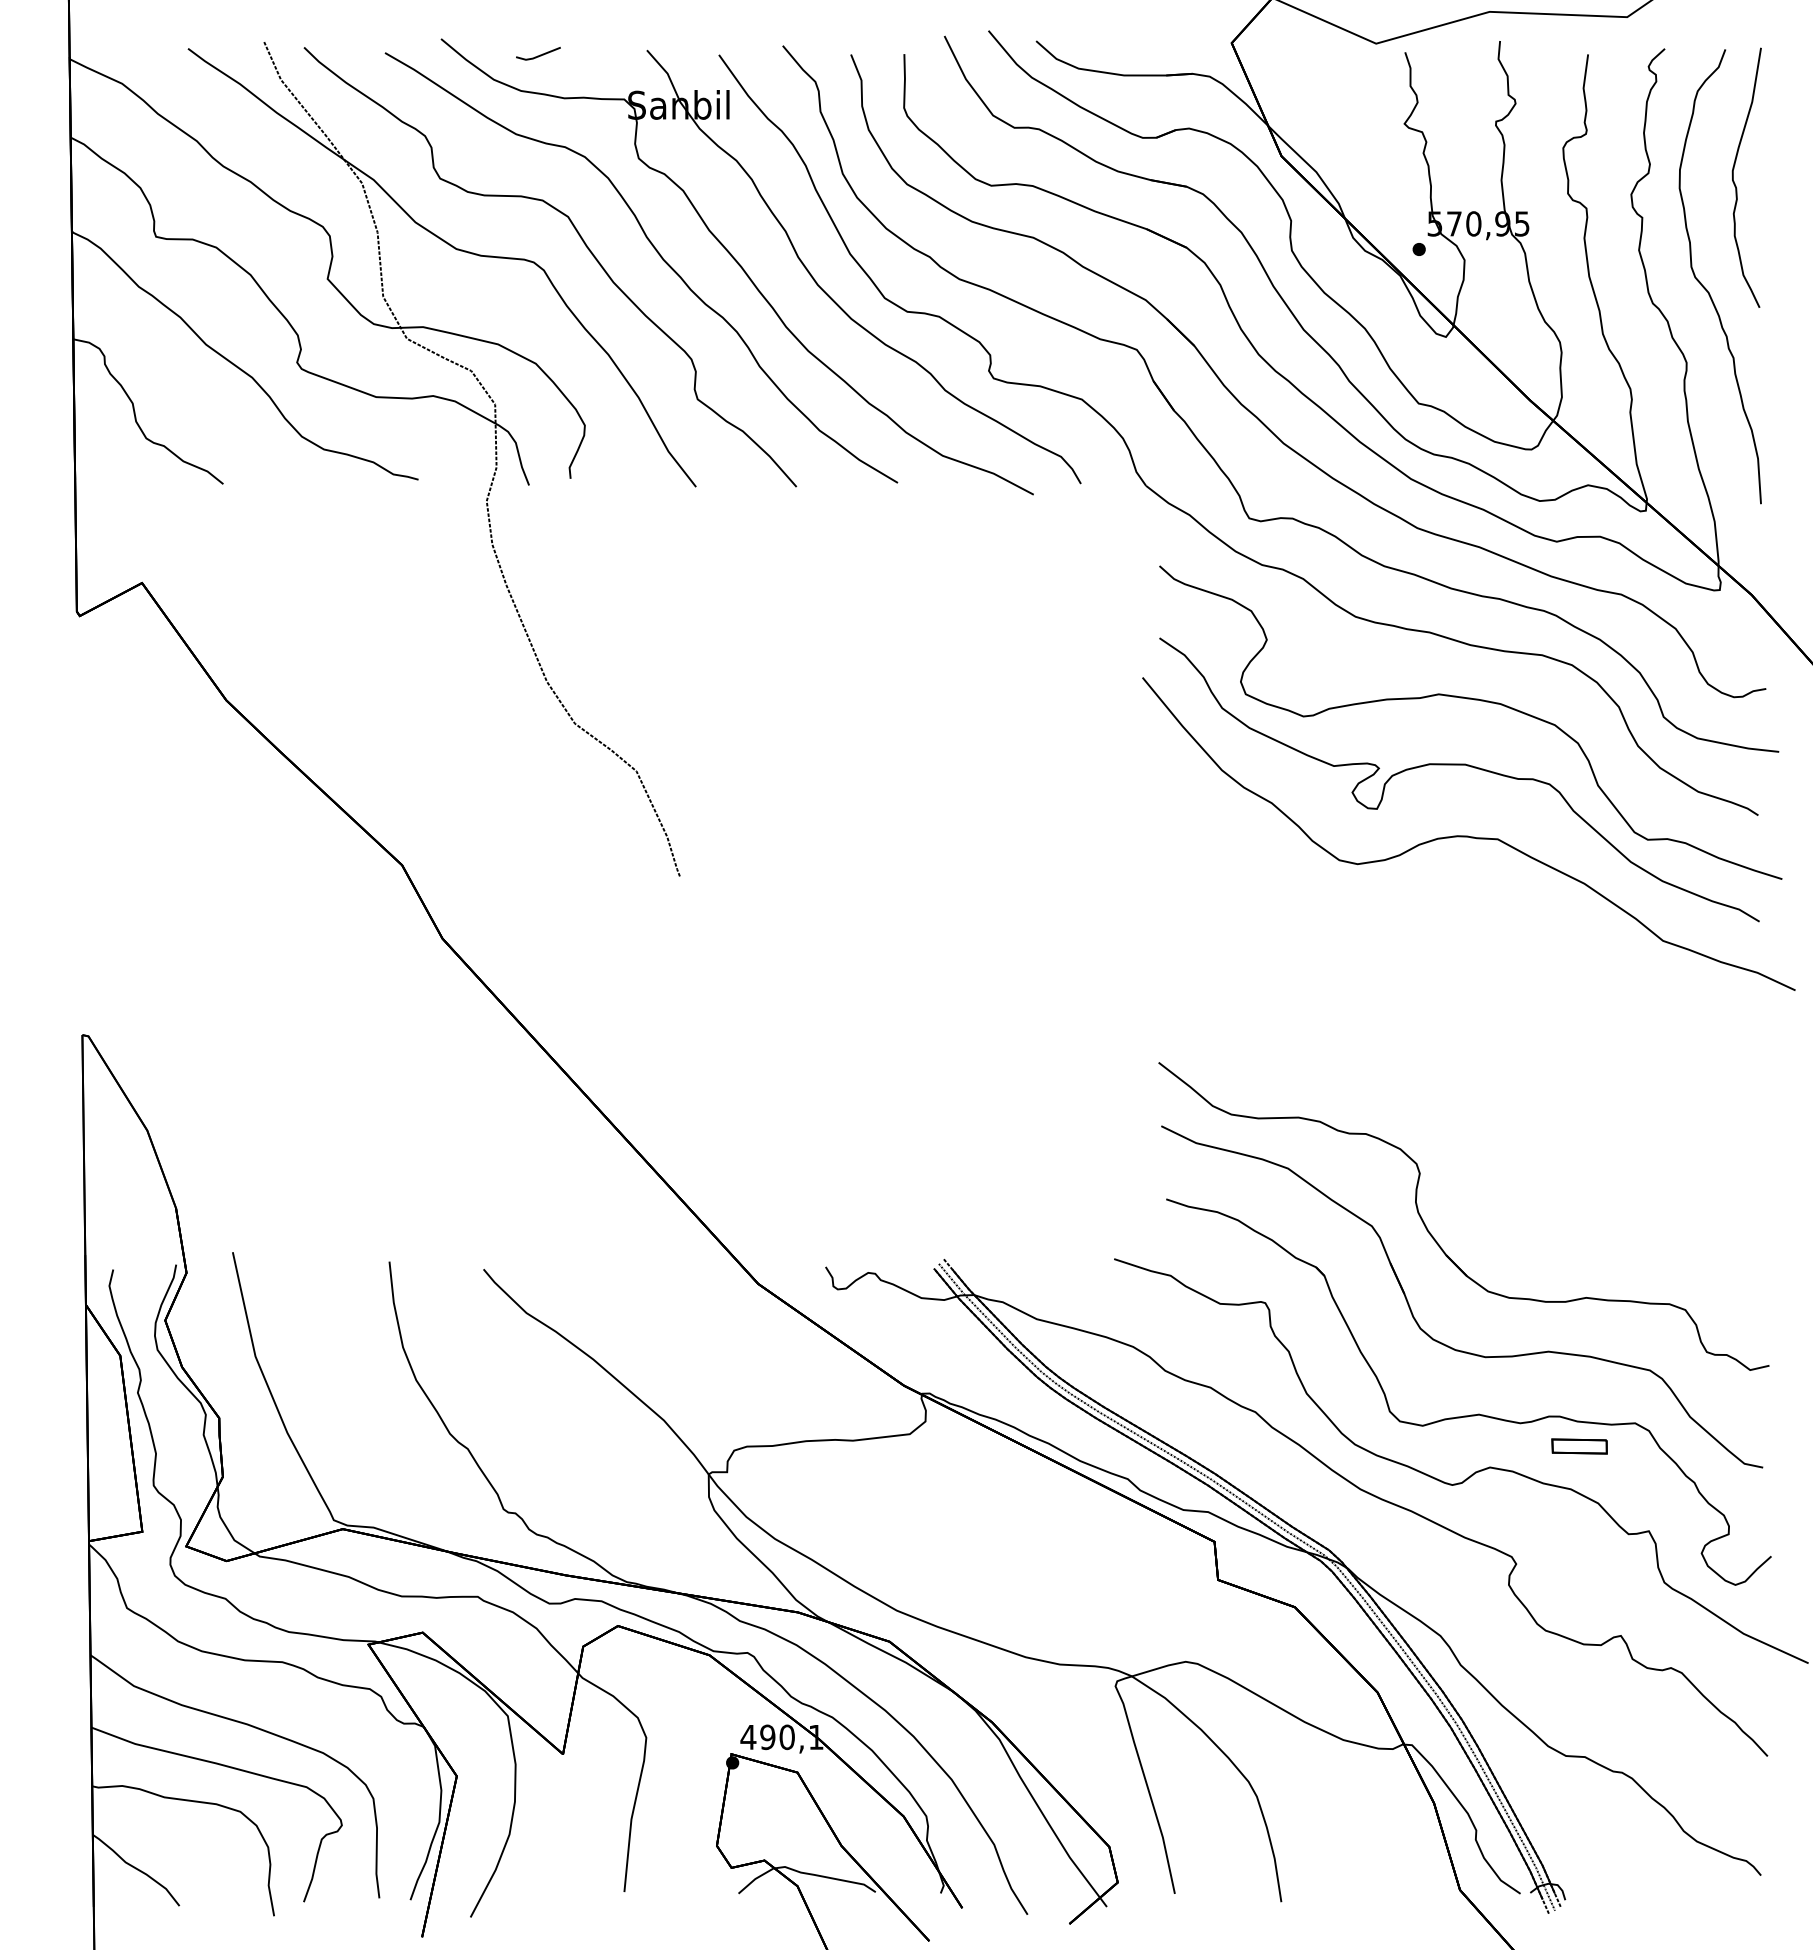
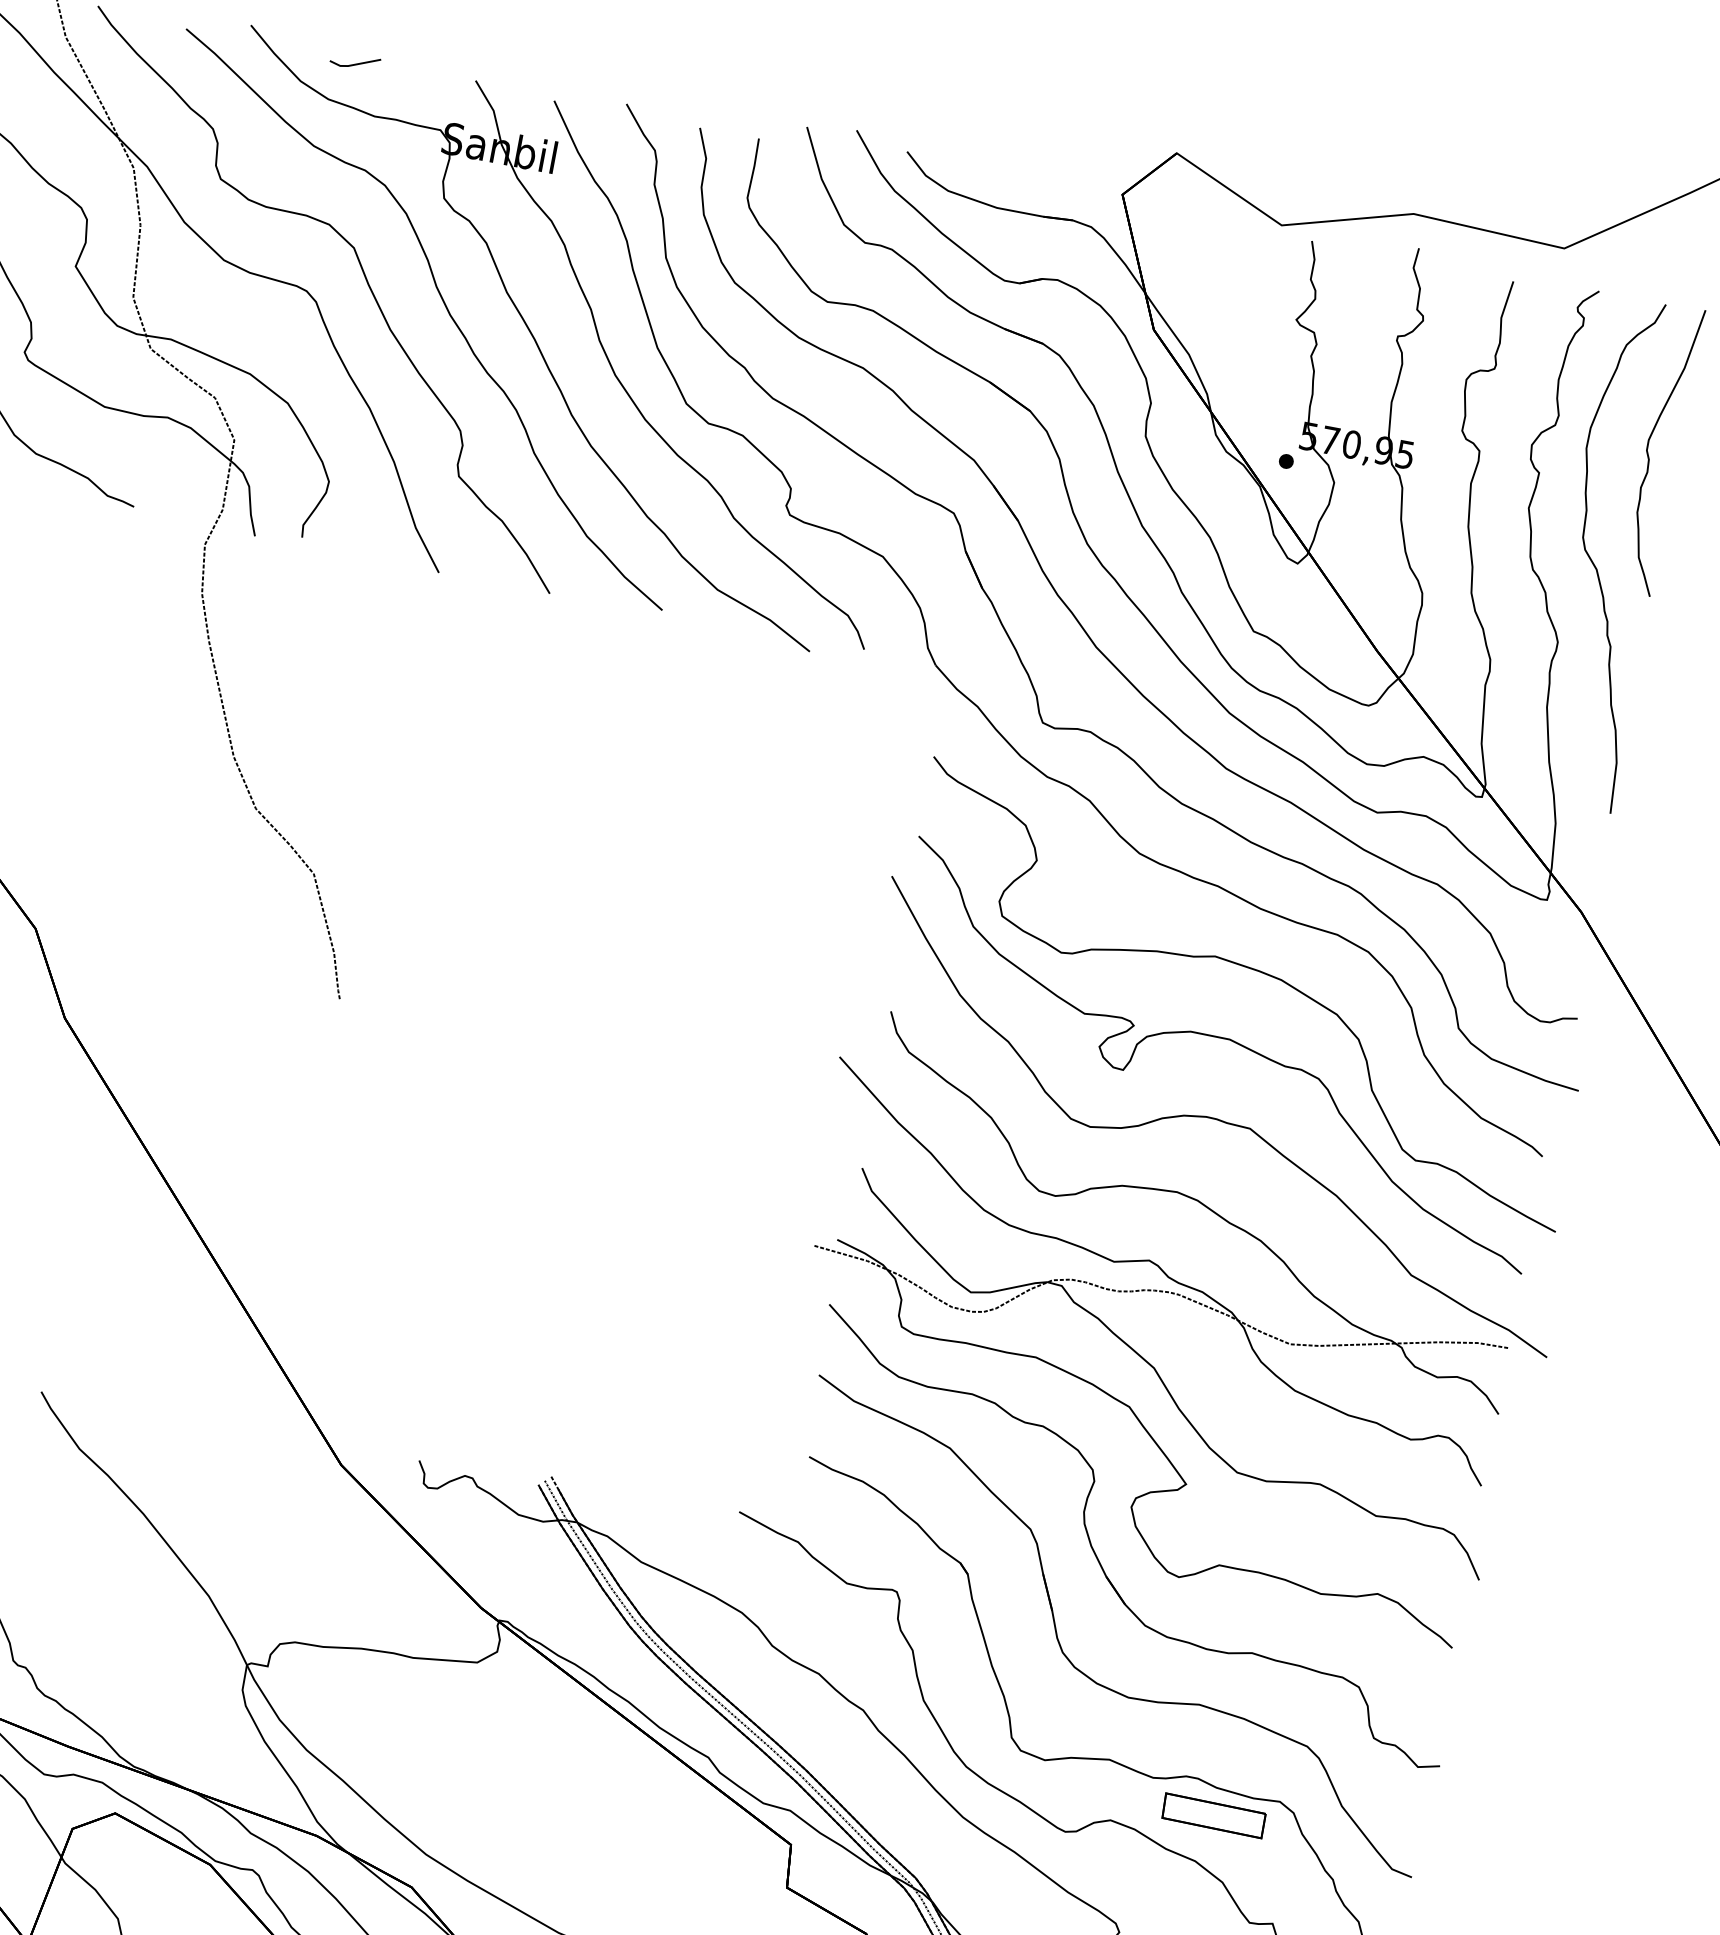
part: (1436, 1053) -> (1137, 1352), added
part: (1579, 1446) -> (1213, 1815), size x1.67

